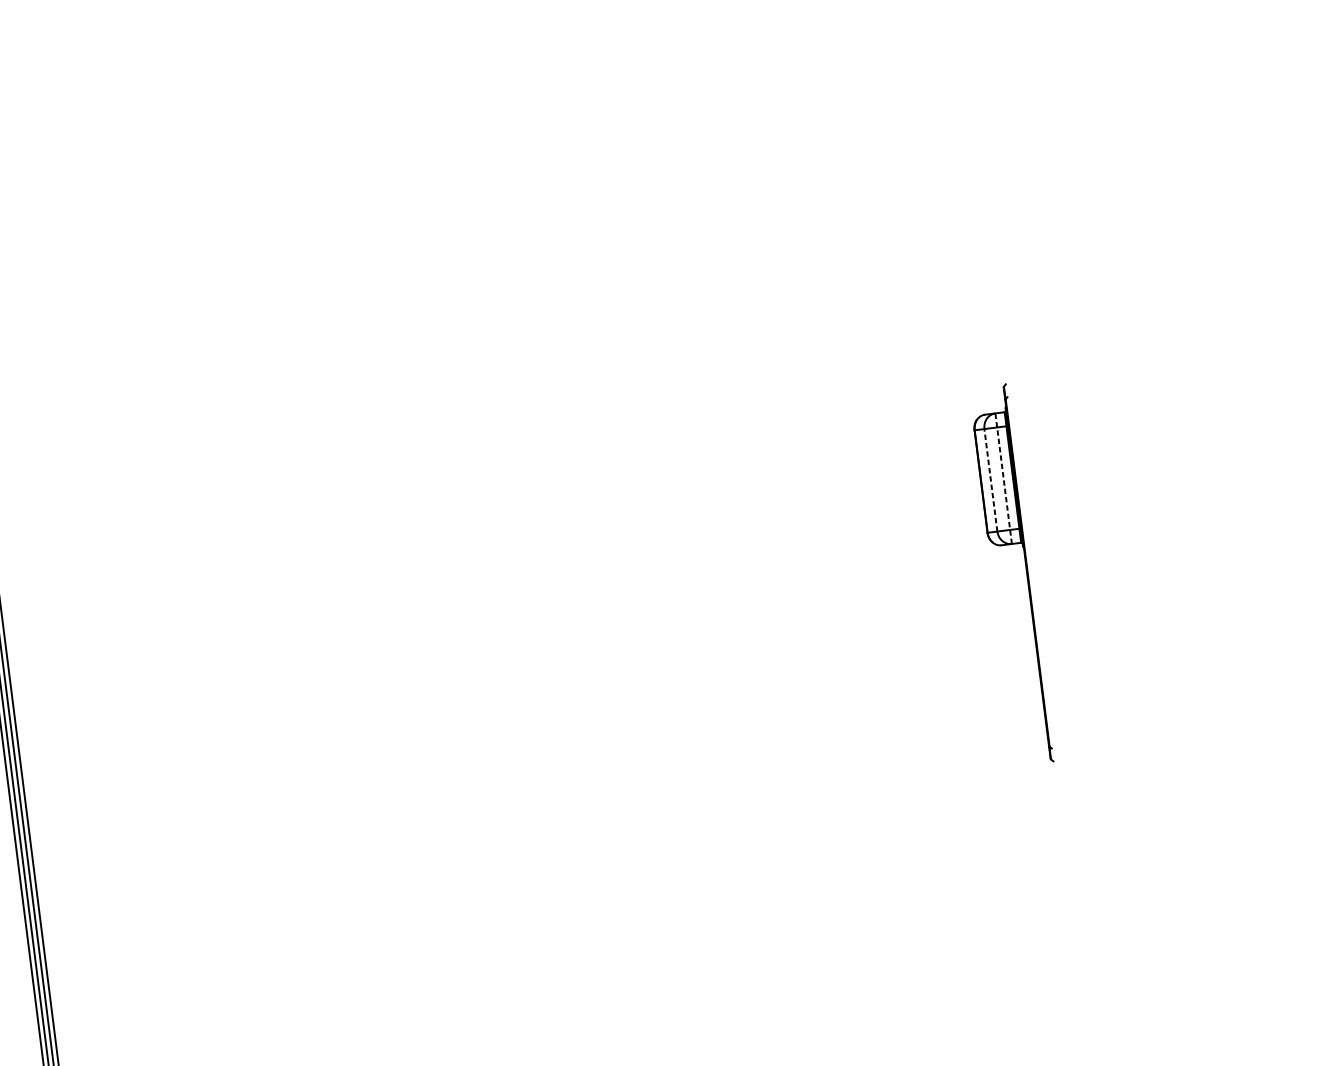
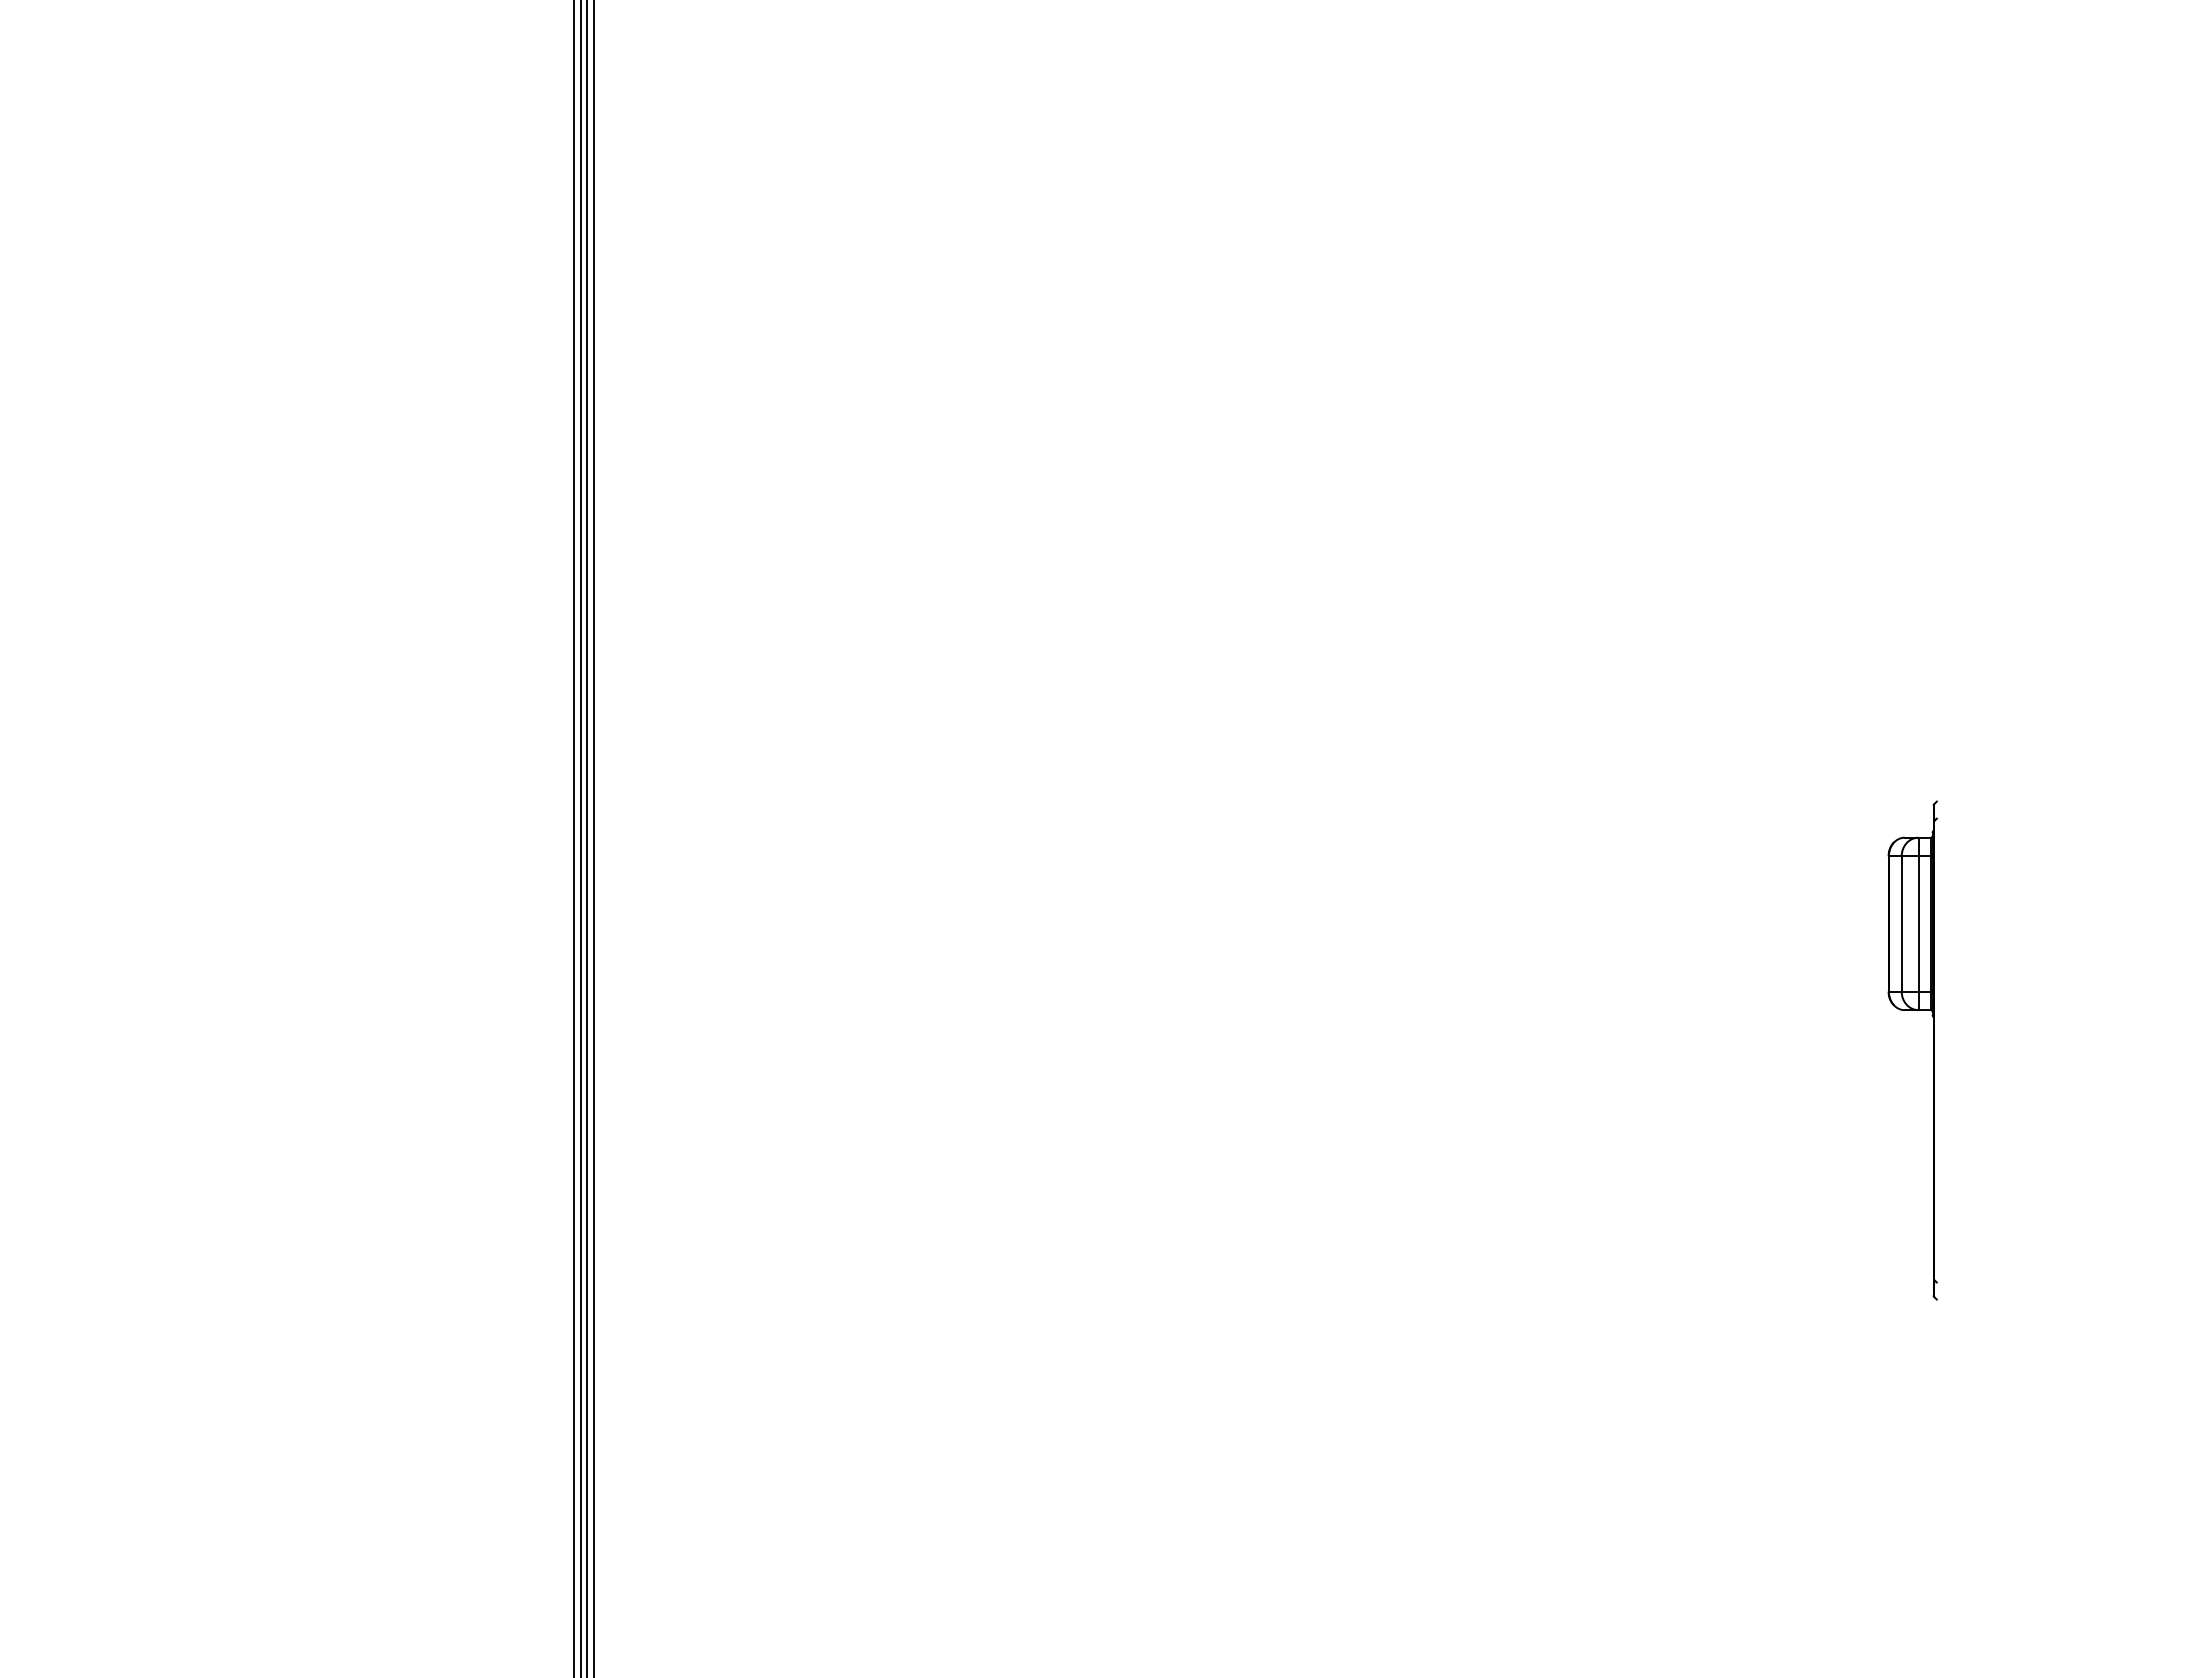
line: (1003, 478) -> (1918, 923), dashed -> solid
line: (990, 479) -> (1901, 923), dashed -> solid

